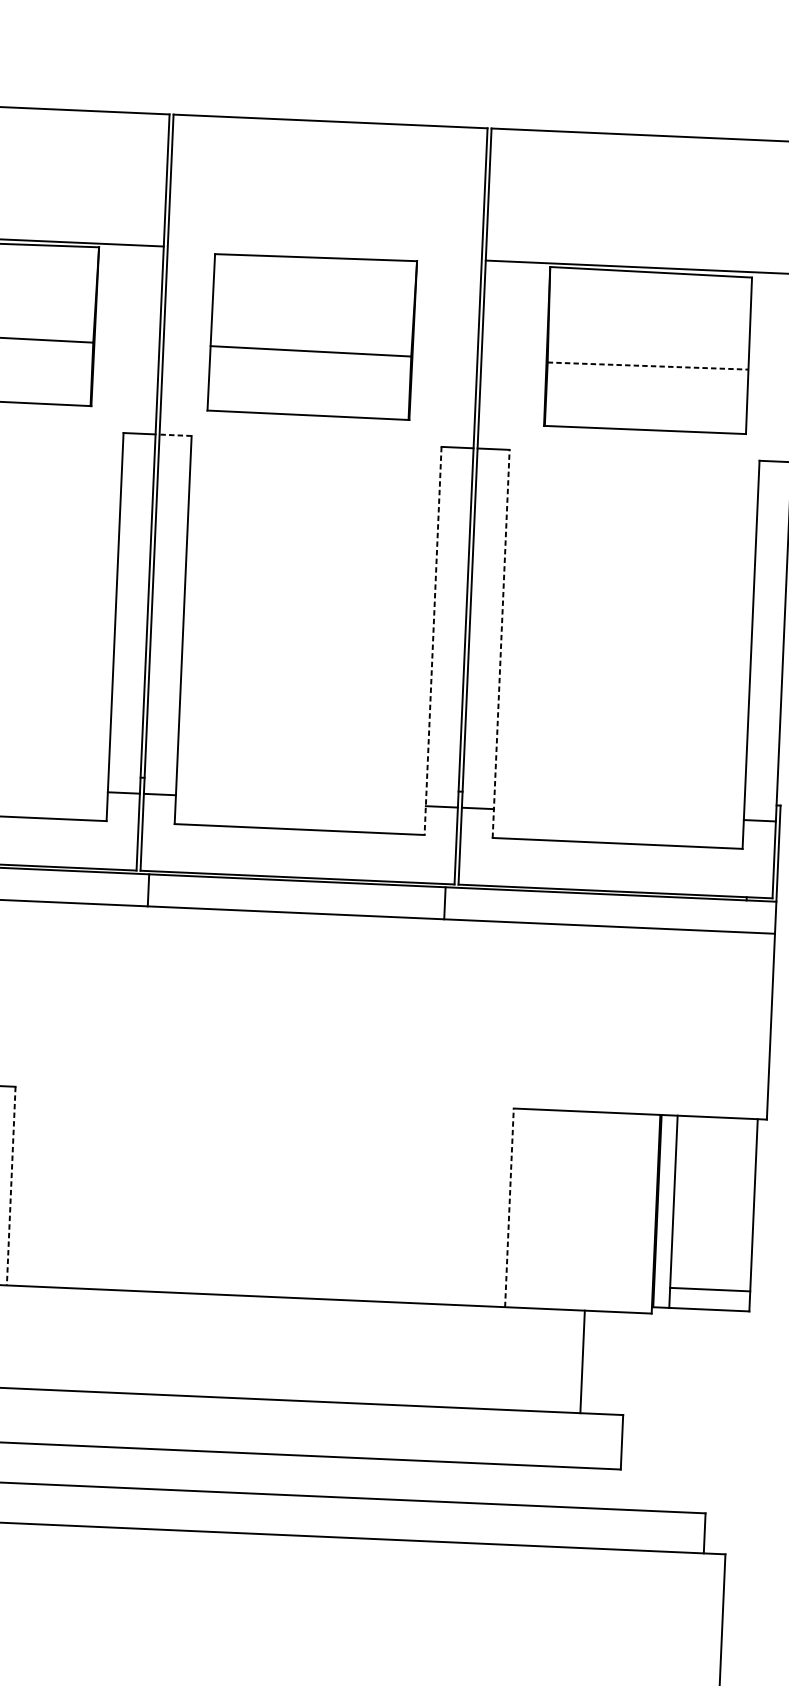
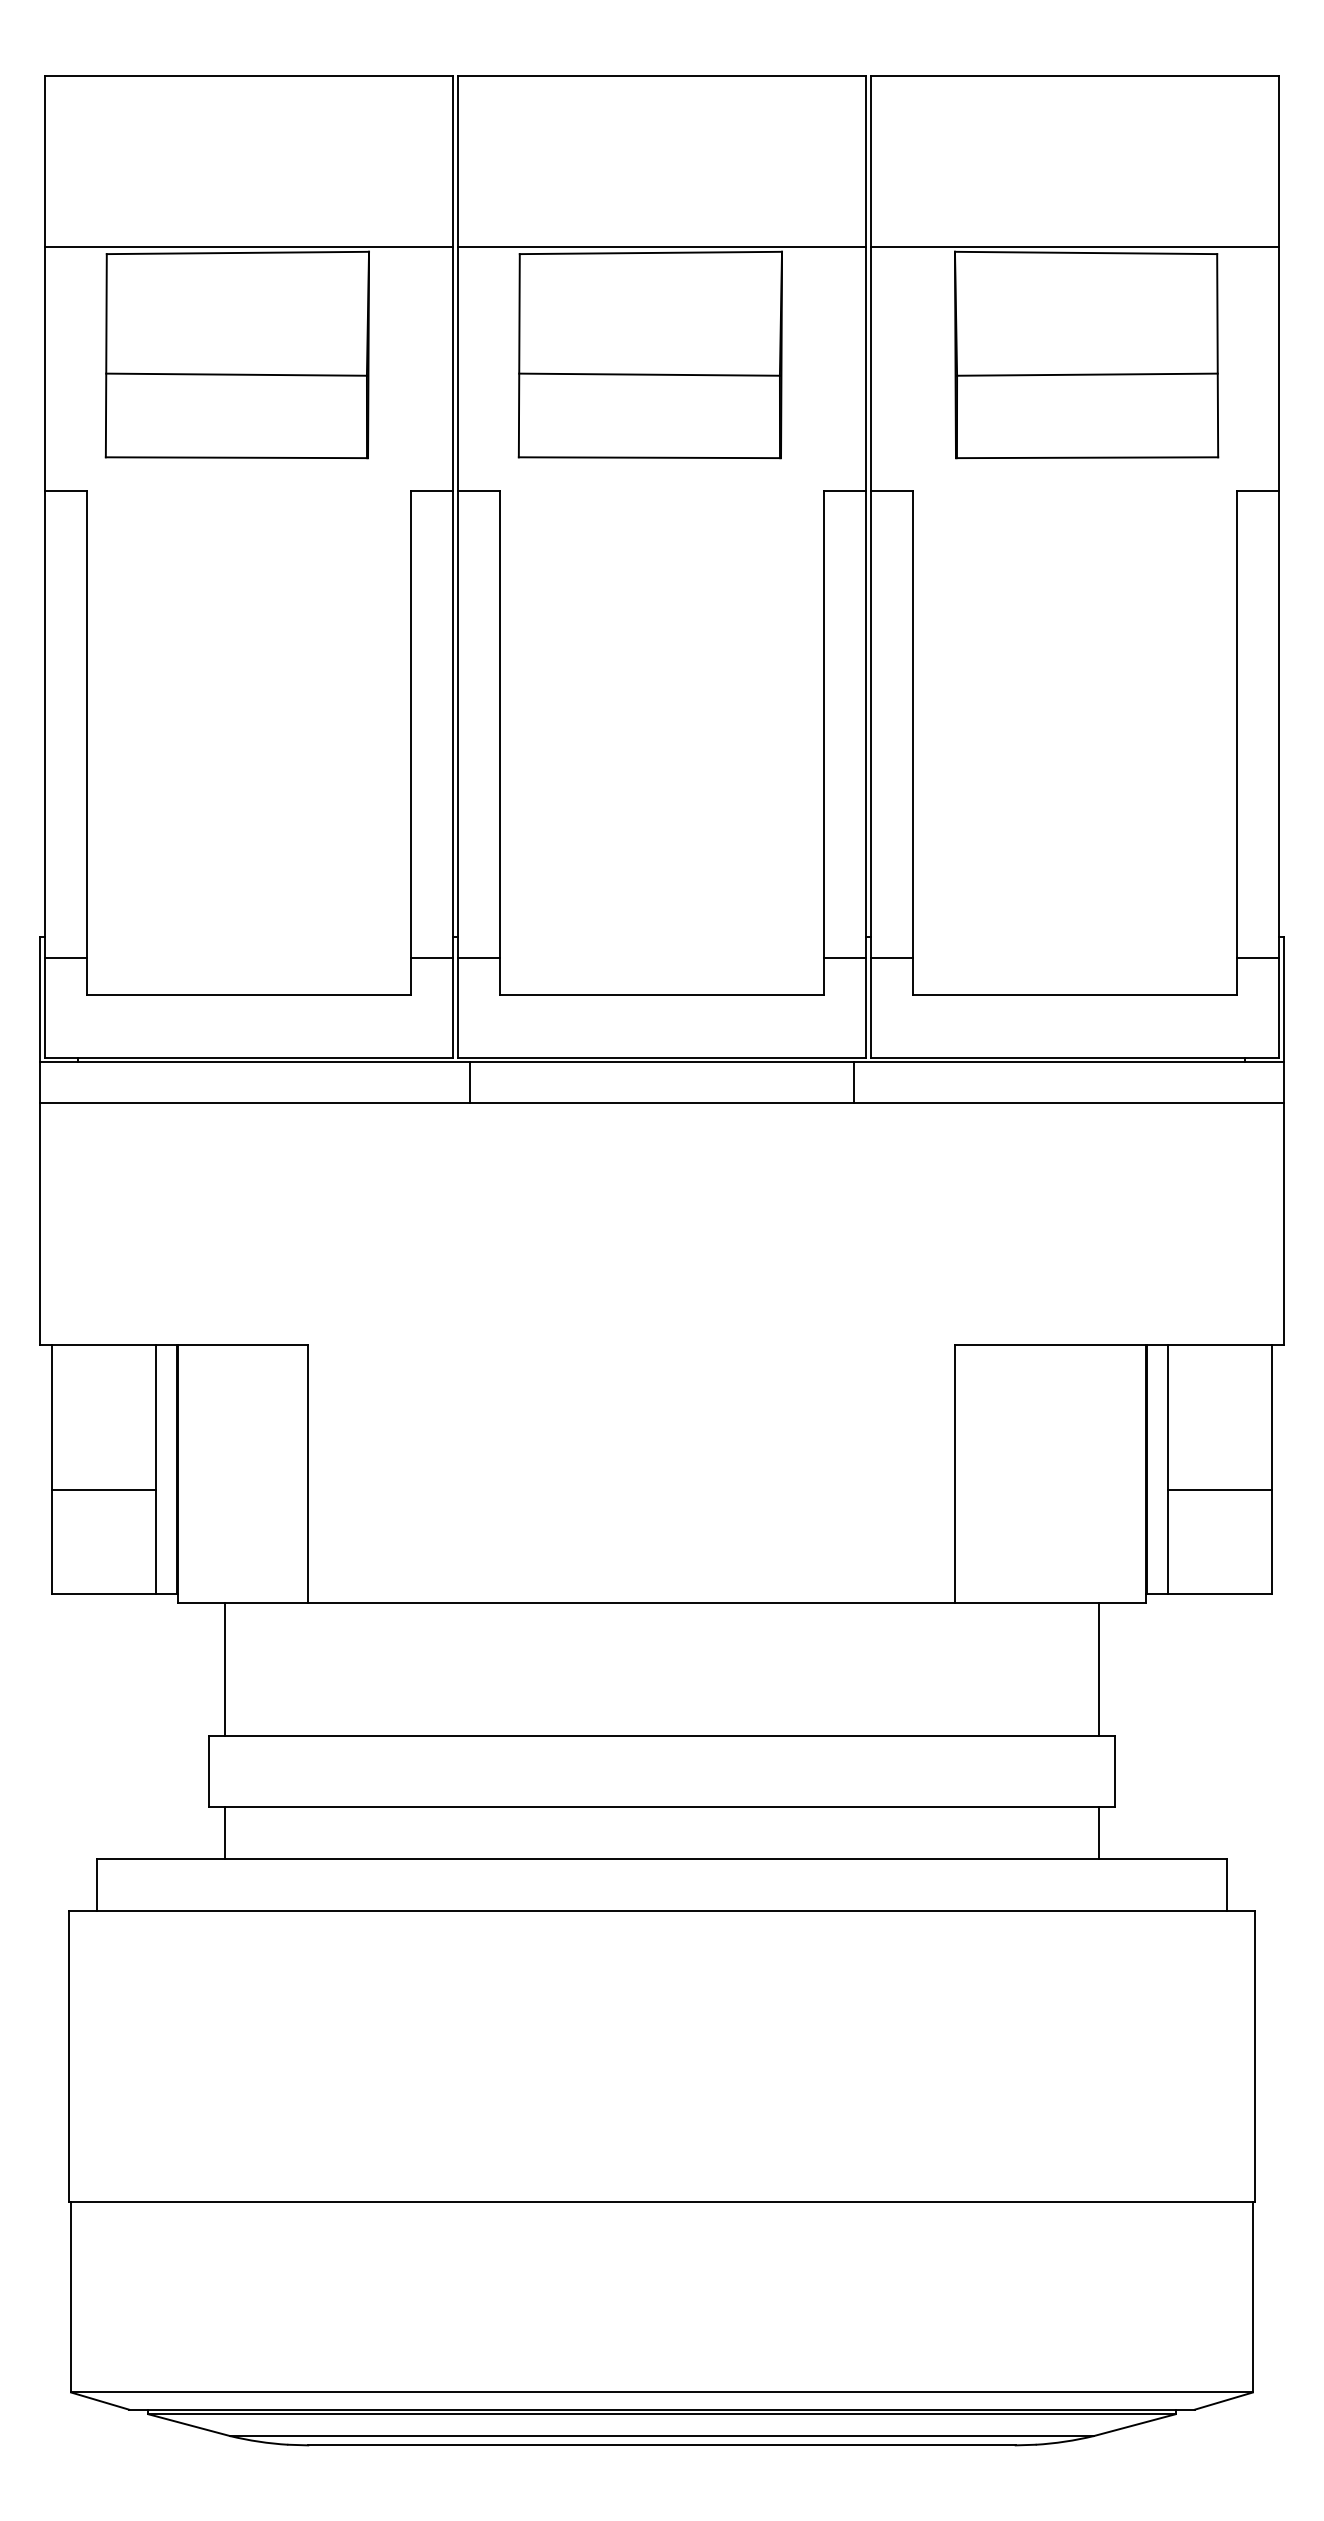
line: (324, 253) -> (661, 247), added
line: (648, 365) -> (1087, 374), dashed -> solid
line: (175, 435) -> (478, 491), dashed -> solid
line: (433, 641) -> (824, 743), dashed -> solid
line: (501, 643) -> (912, 742), dashed -> solid
line: (11, 1185) -> (308, 1473), dashed -> solid
line: (509, 1207) -> (955, 1473), dashed -> solid
line: (710, 1289) -> (1220, 1490), moved
line: (582, 1361) -> (1098, 1668), moved
line: (607, 1488) -> (1098, 1832), added

